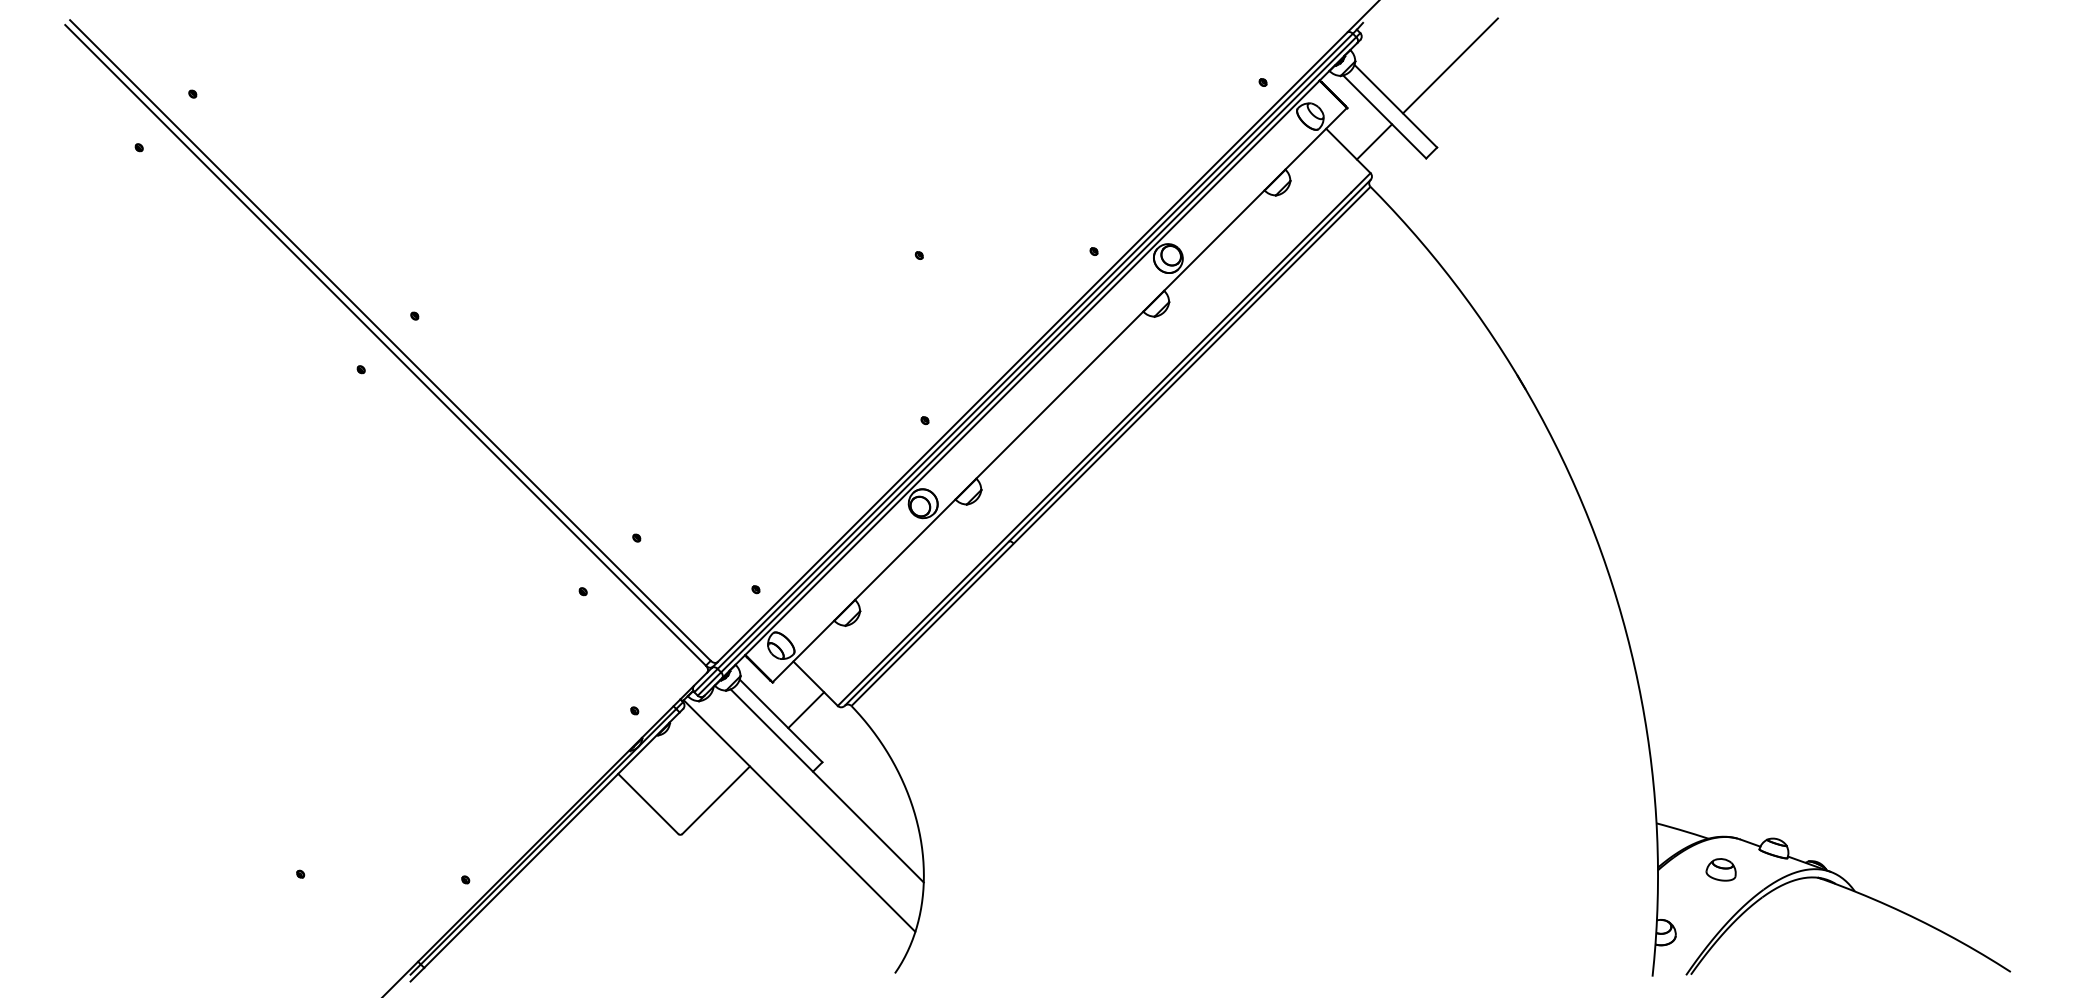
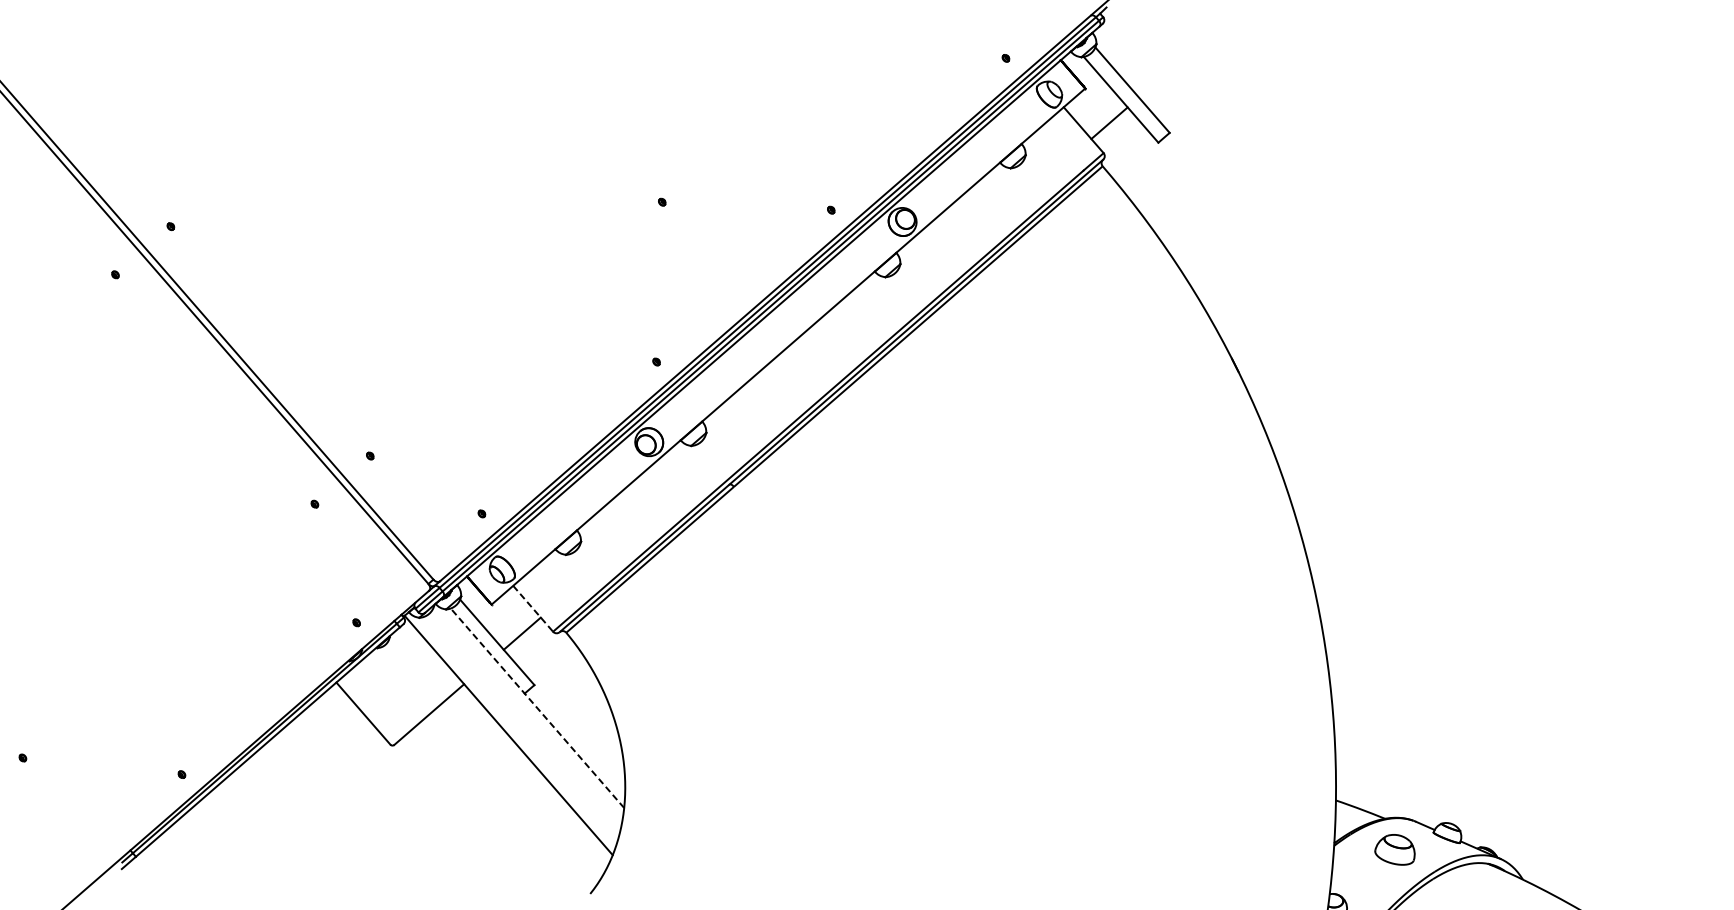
line: (1450, 65) -> (1188, 54), removed
line: (815, 684) -> (532, 609), solid -> dashed
line: (827, 785) -> (537, 707), solid -> dashed
part: (1720, 869) -> (1394, 849), size x1.4

